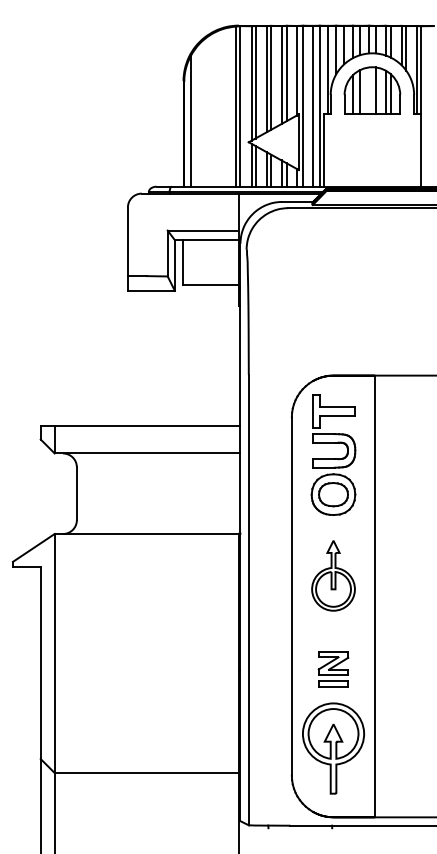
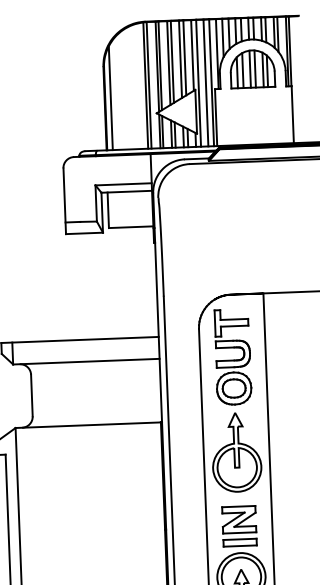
line: (369, 90) -> (250, 68), added
part: (333, 575) -> (236, 452), size x1.43
part: (333, 668) -> (239, 525), size x1.43

